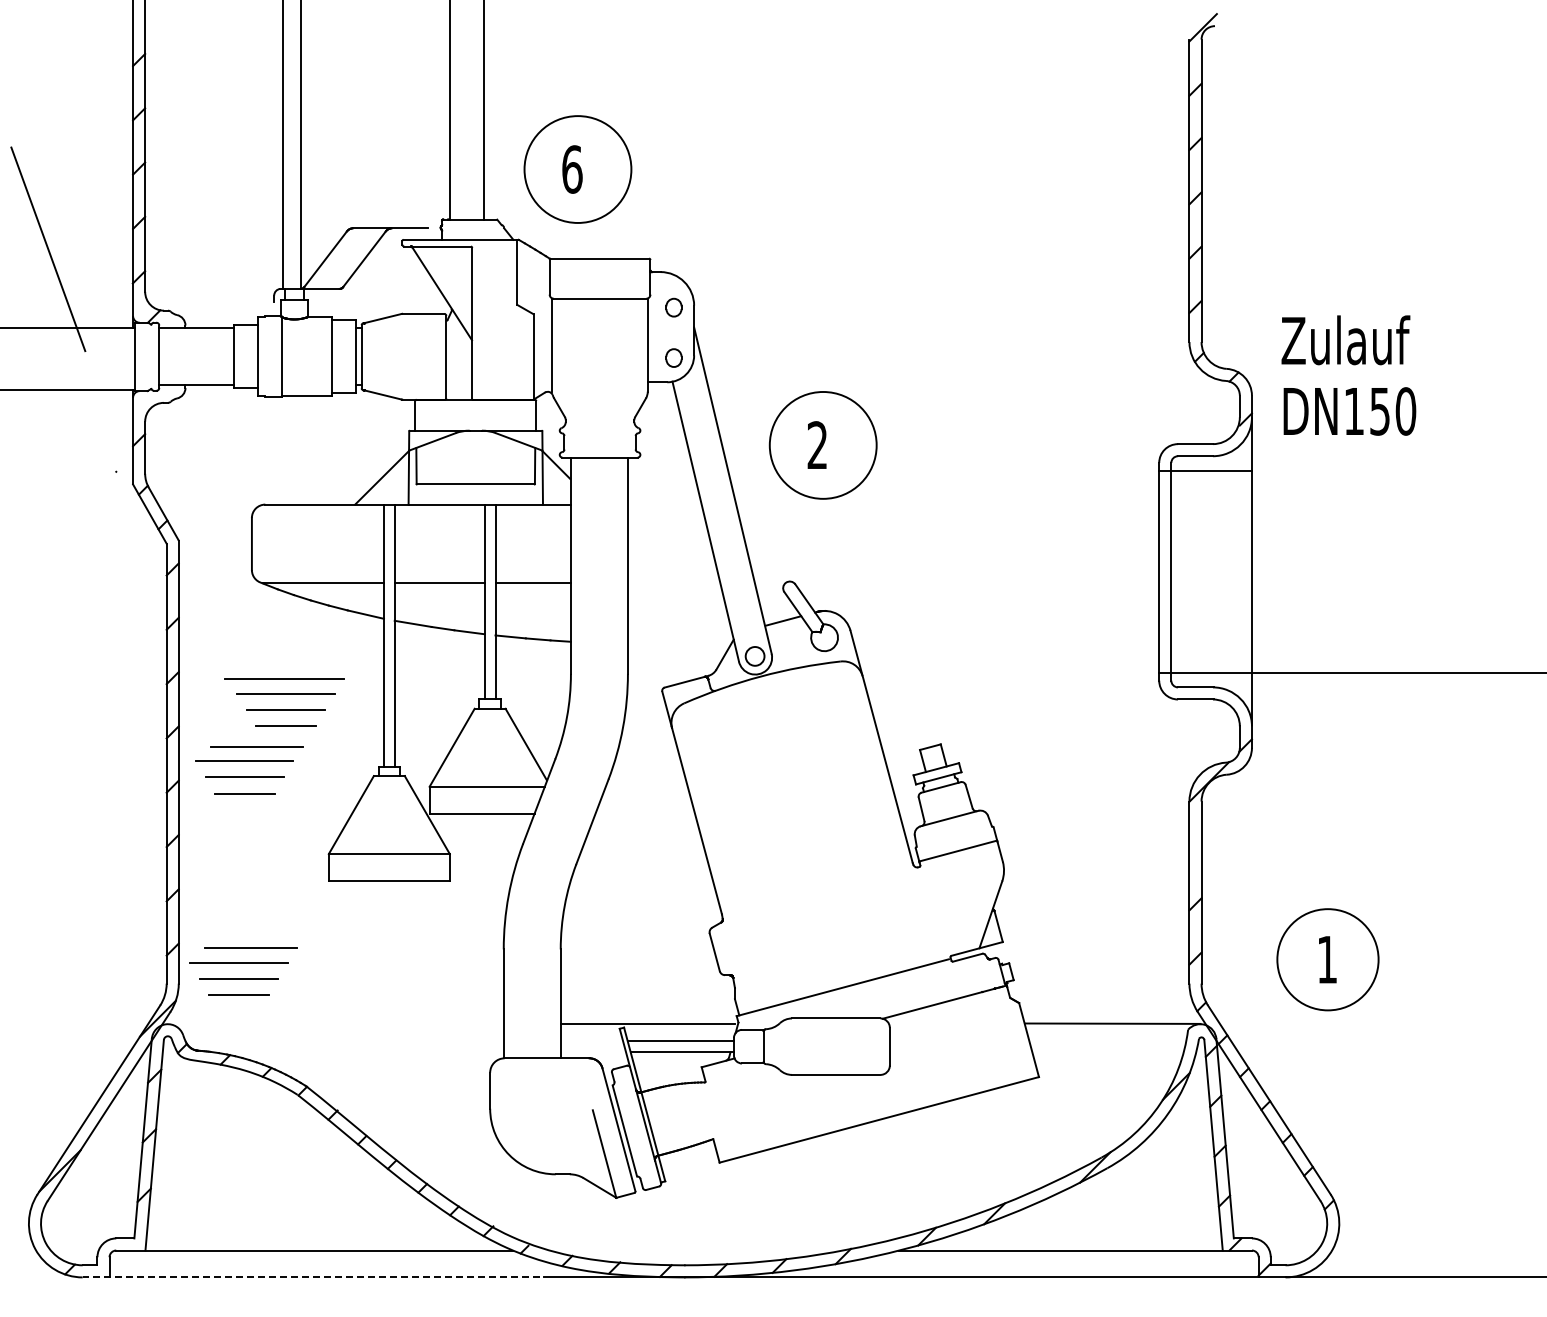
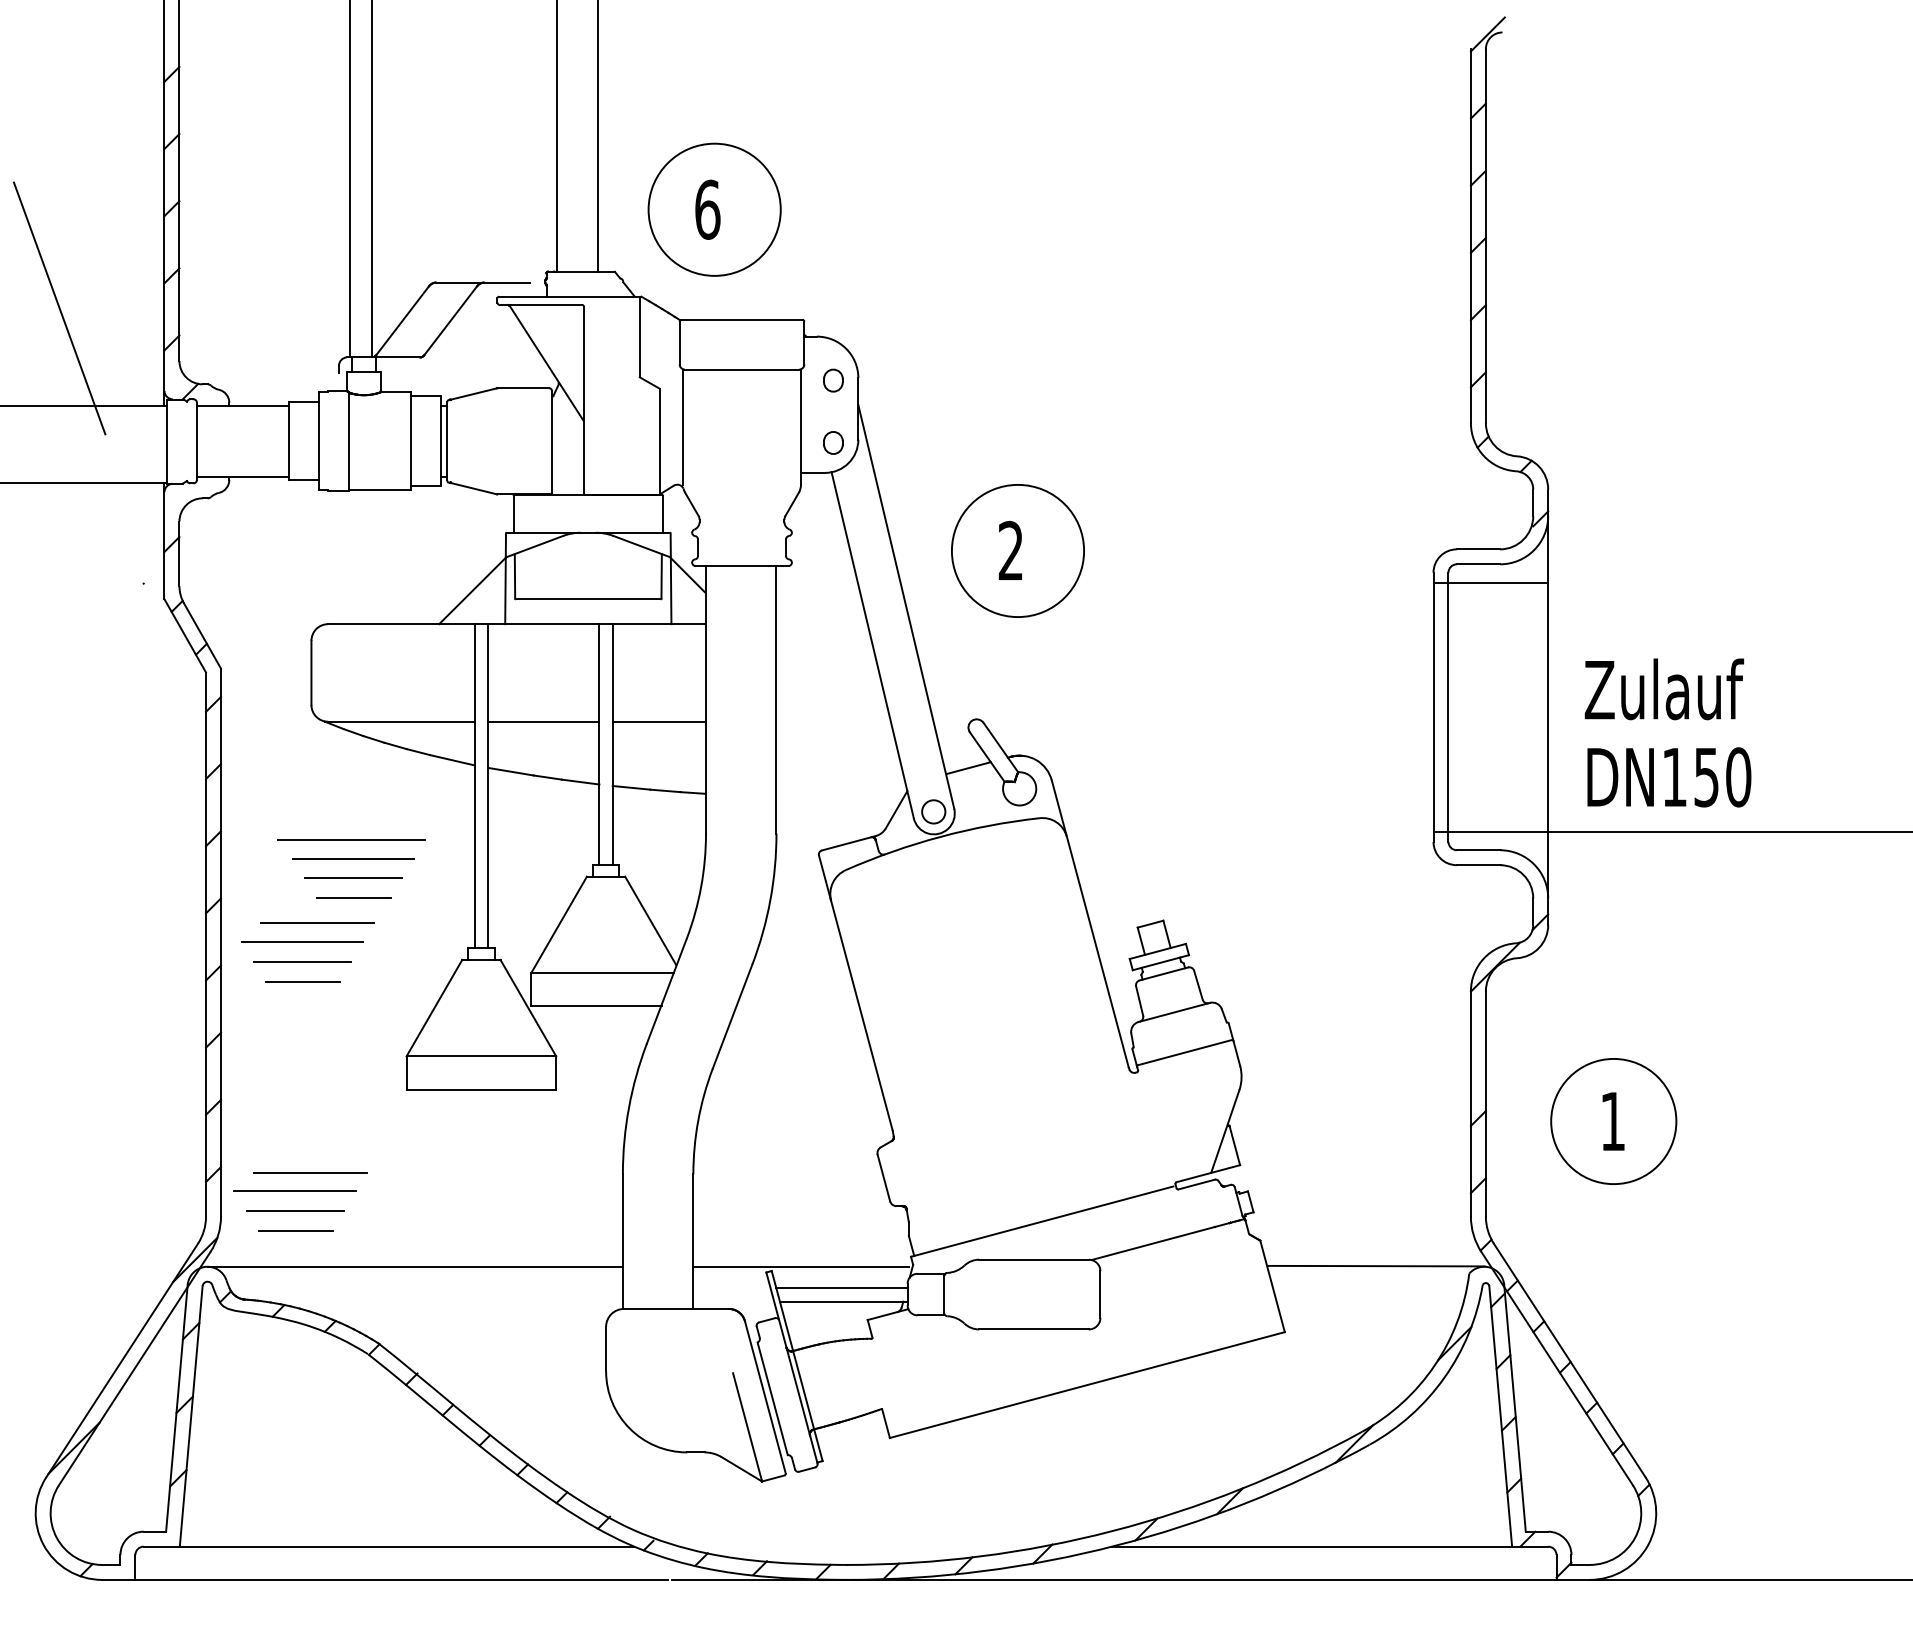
text: (1348, 375) -> (1667, 732), moved
part: (1327, 959) -> (1613, 1121), moved
line: (335, 1024) -> (414, 1267), added
line: (311, 1277) -> (385, 1580), dashed -> solid

